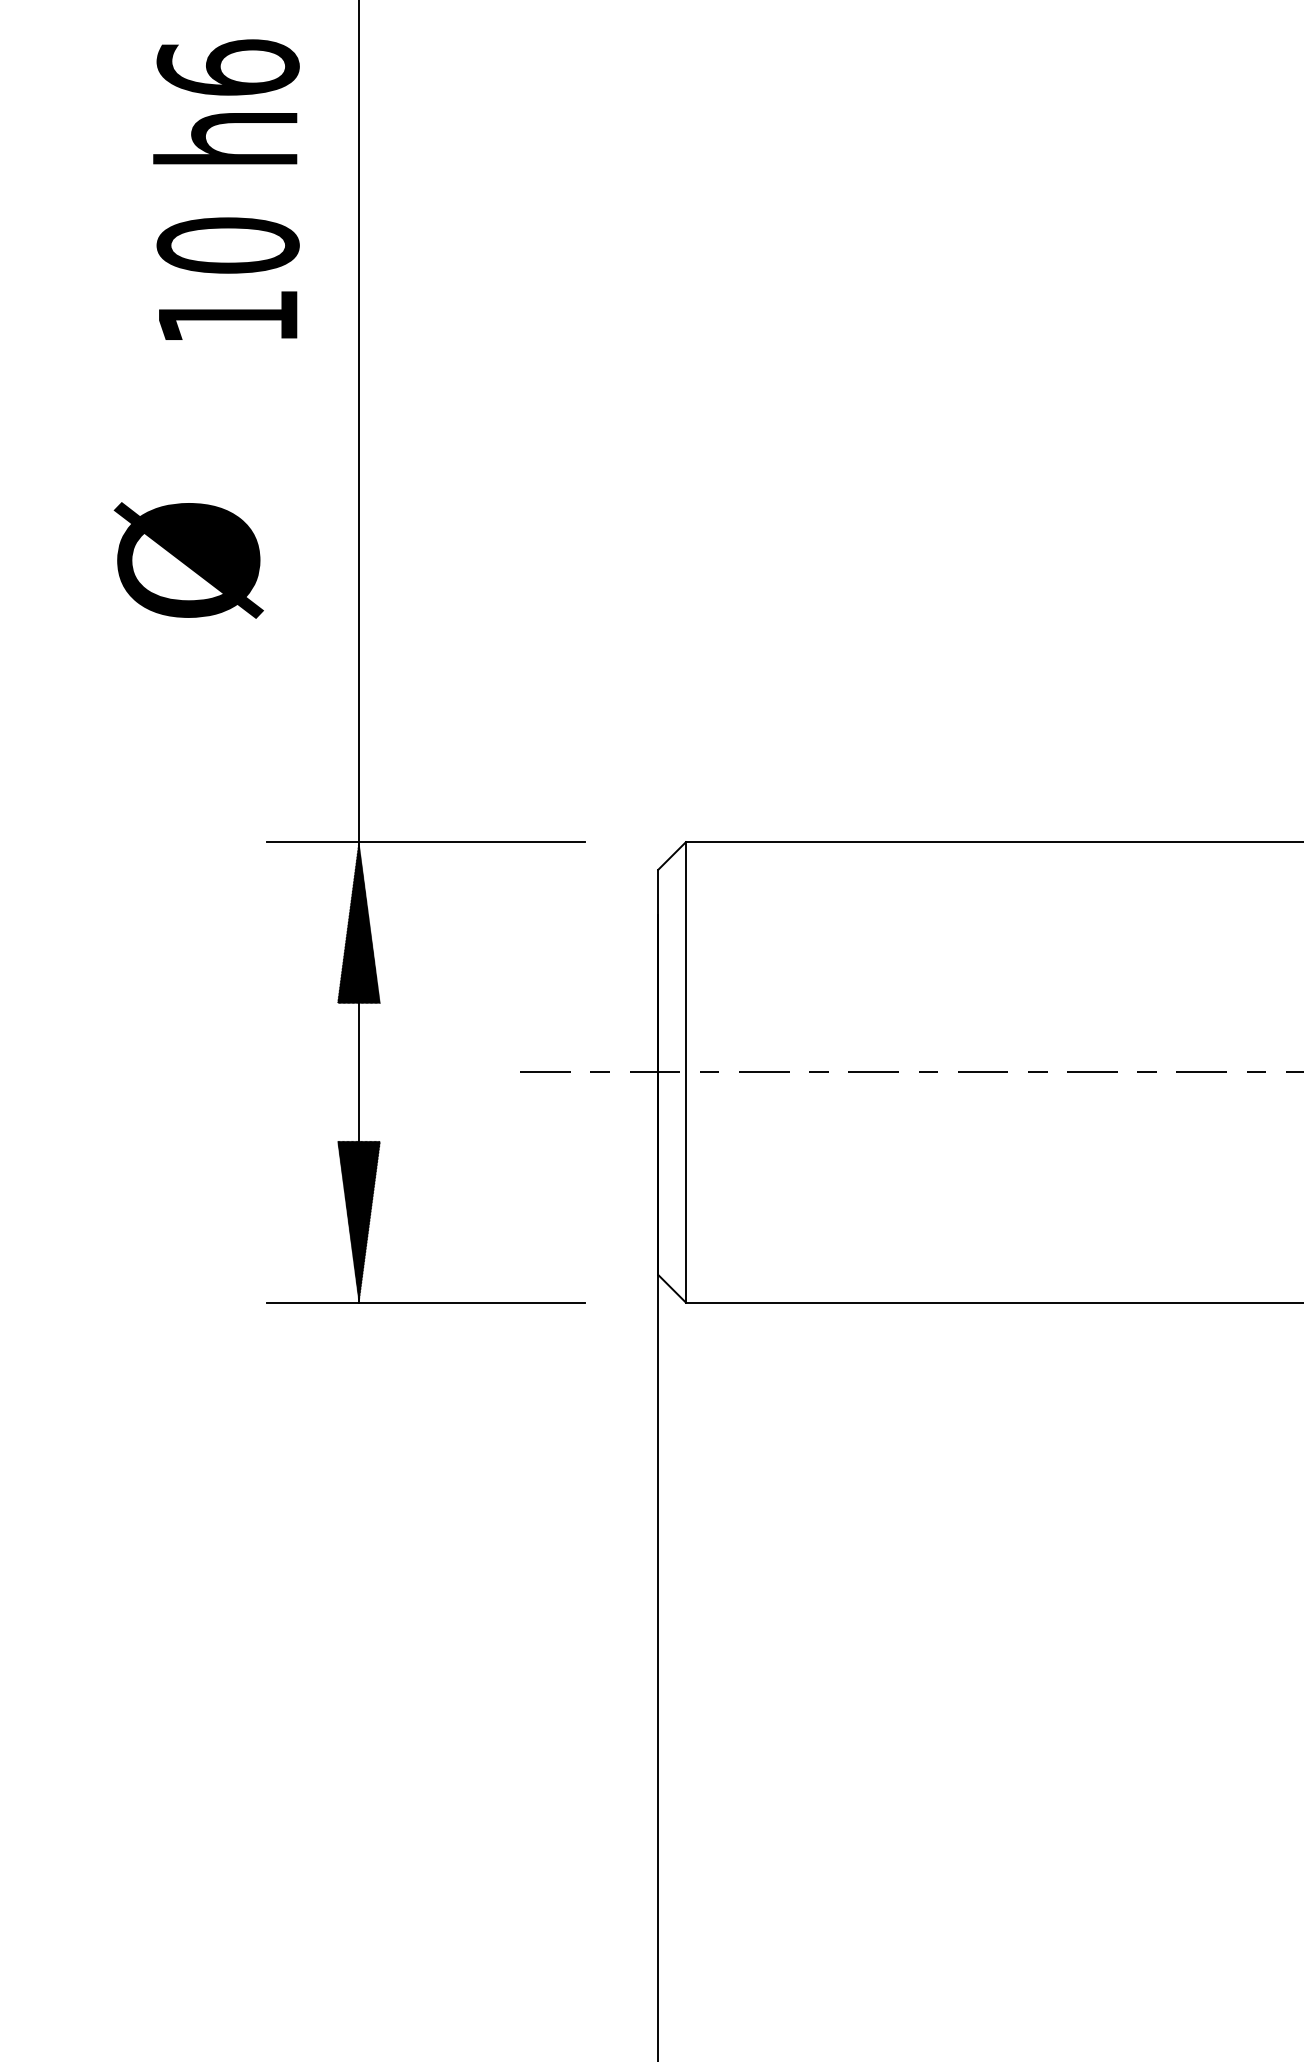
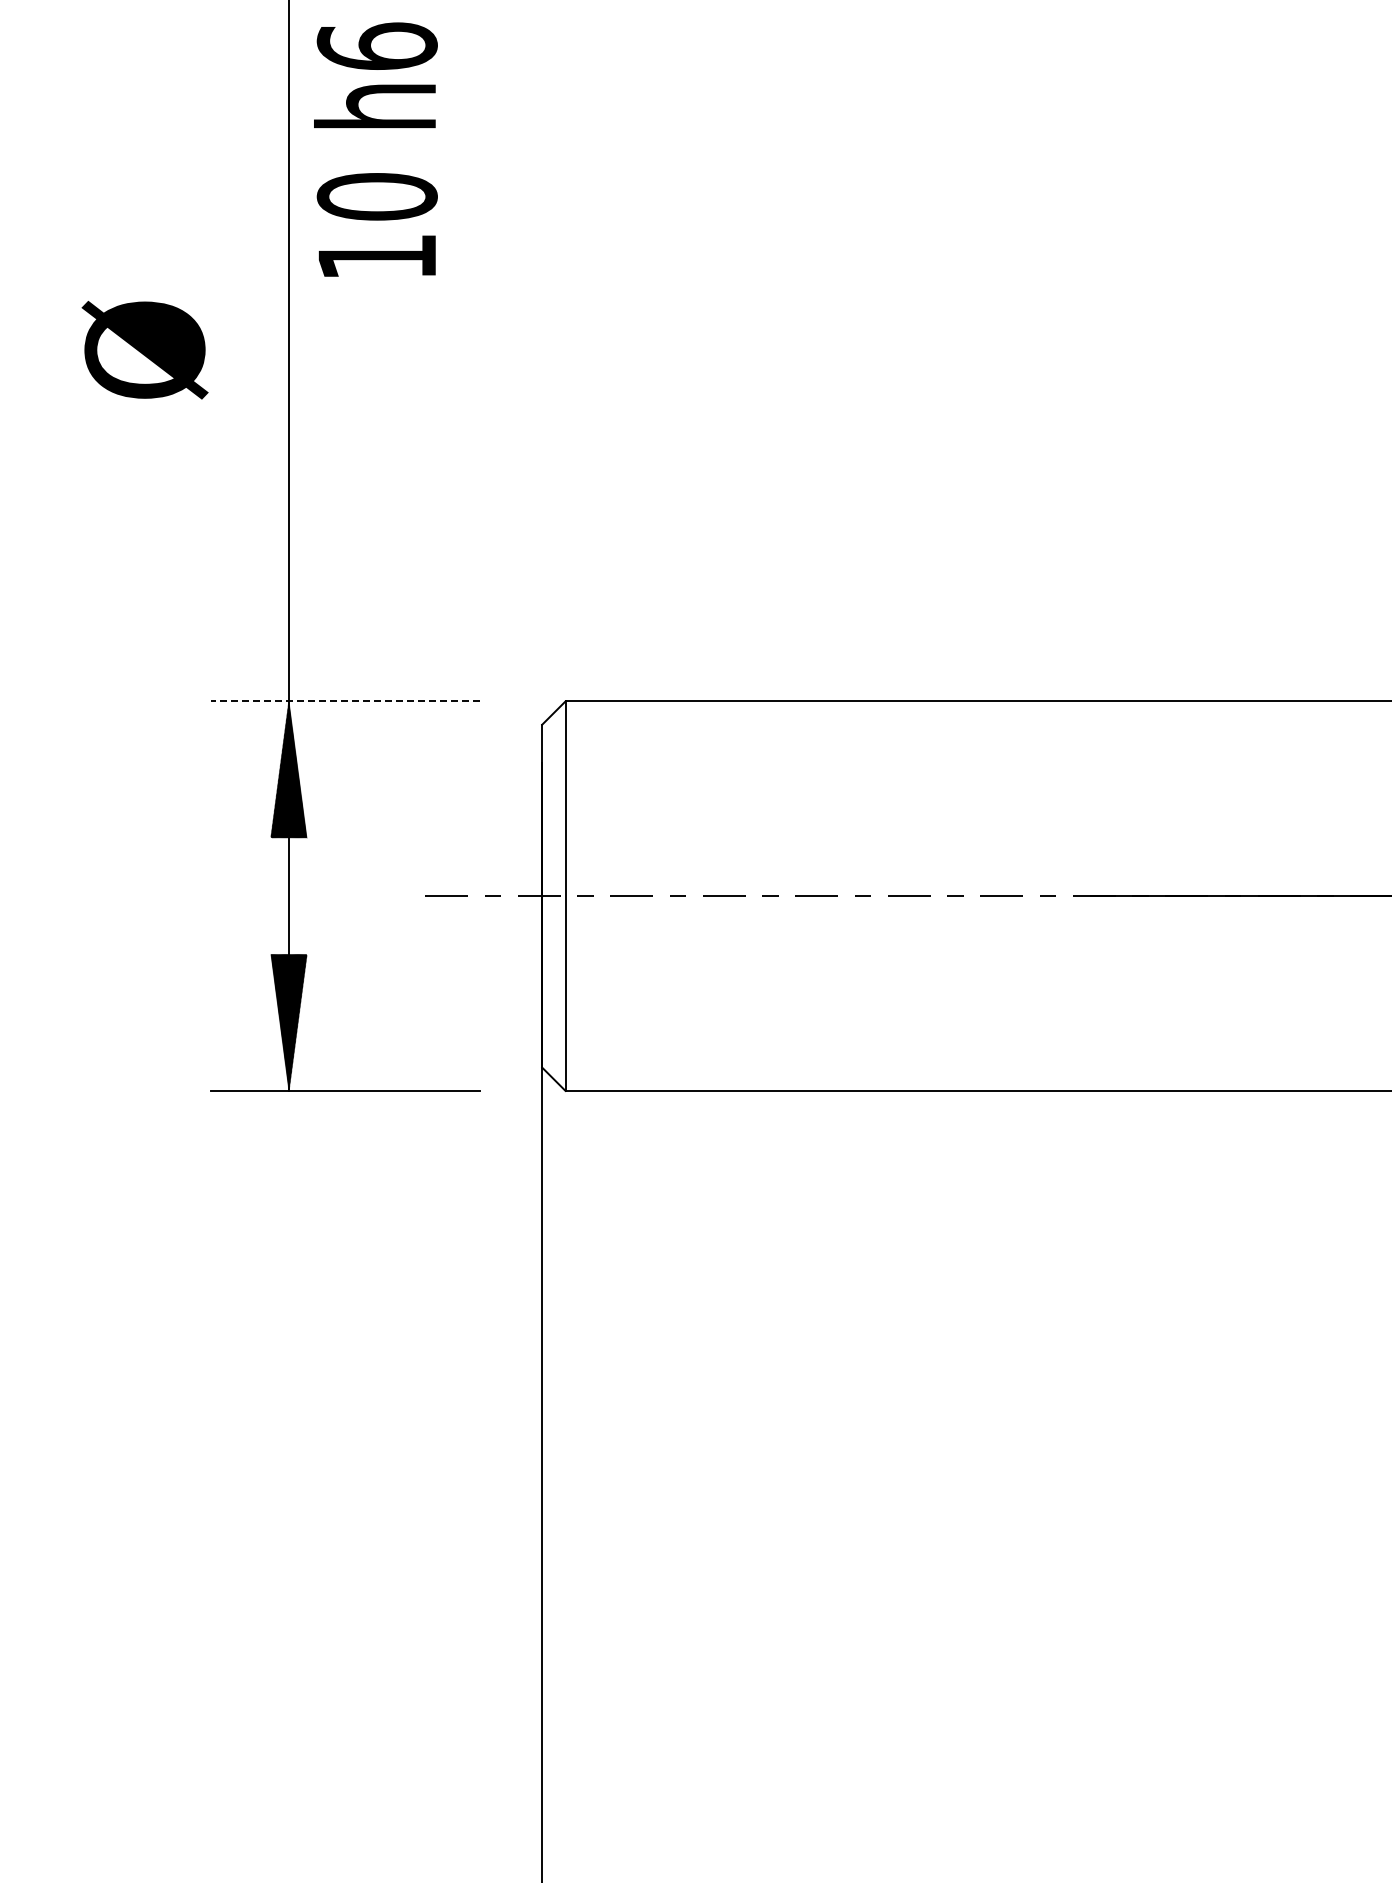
text: (226, 189) -> (375, 149), moved
text: (188, 560) -> (144, 350), moved
line: (425, 842) -> (345, 701), solid -> dashed

